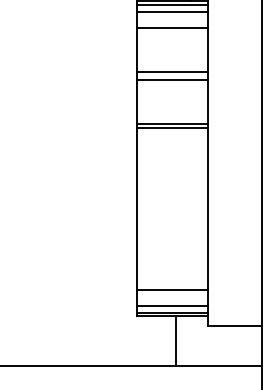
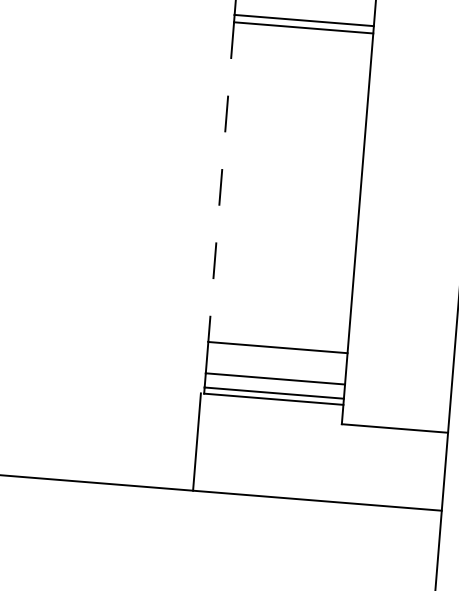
line: (137, 209) -> (221, 183), solid -> dashed
line: (175, 340) -> (196, 441), moved

